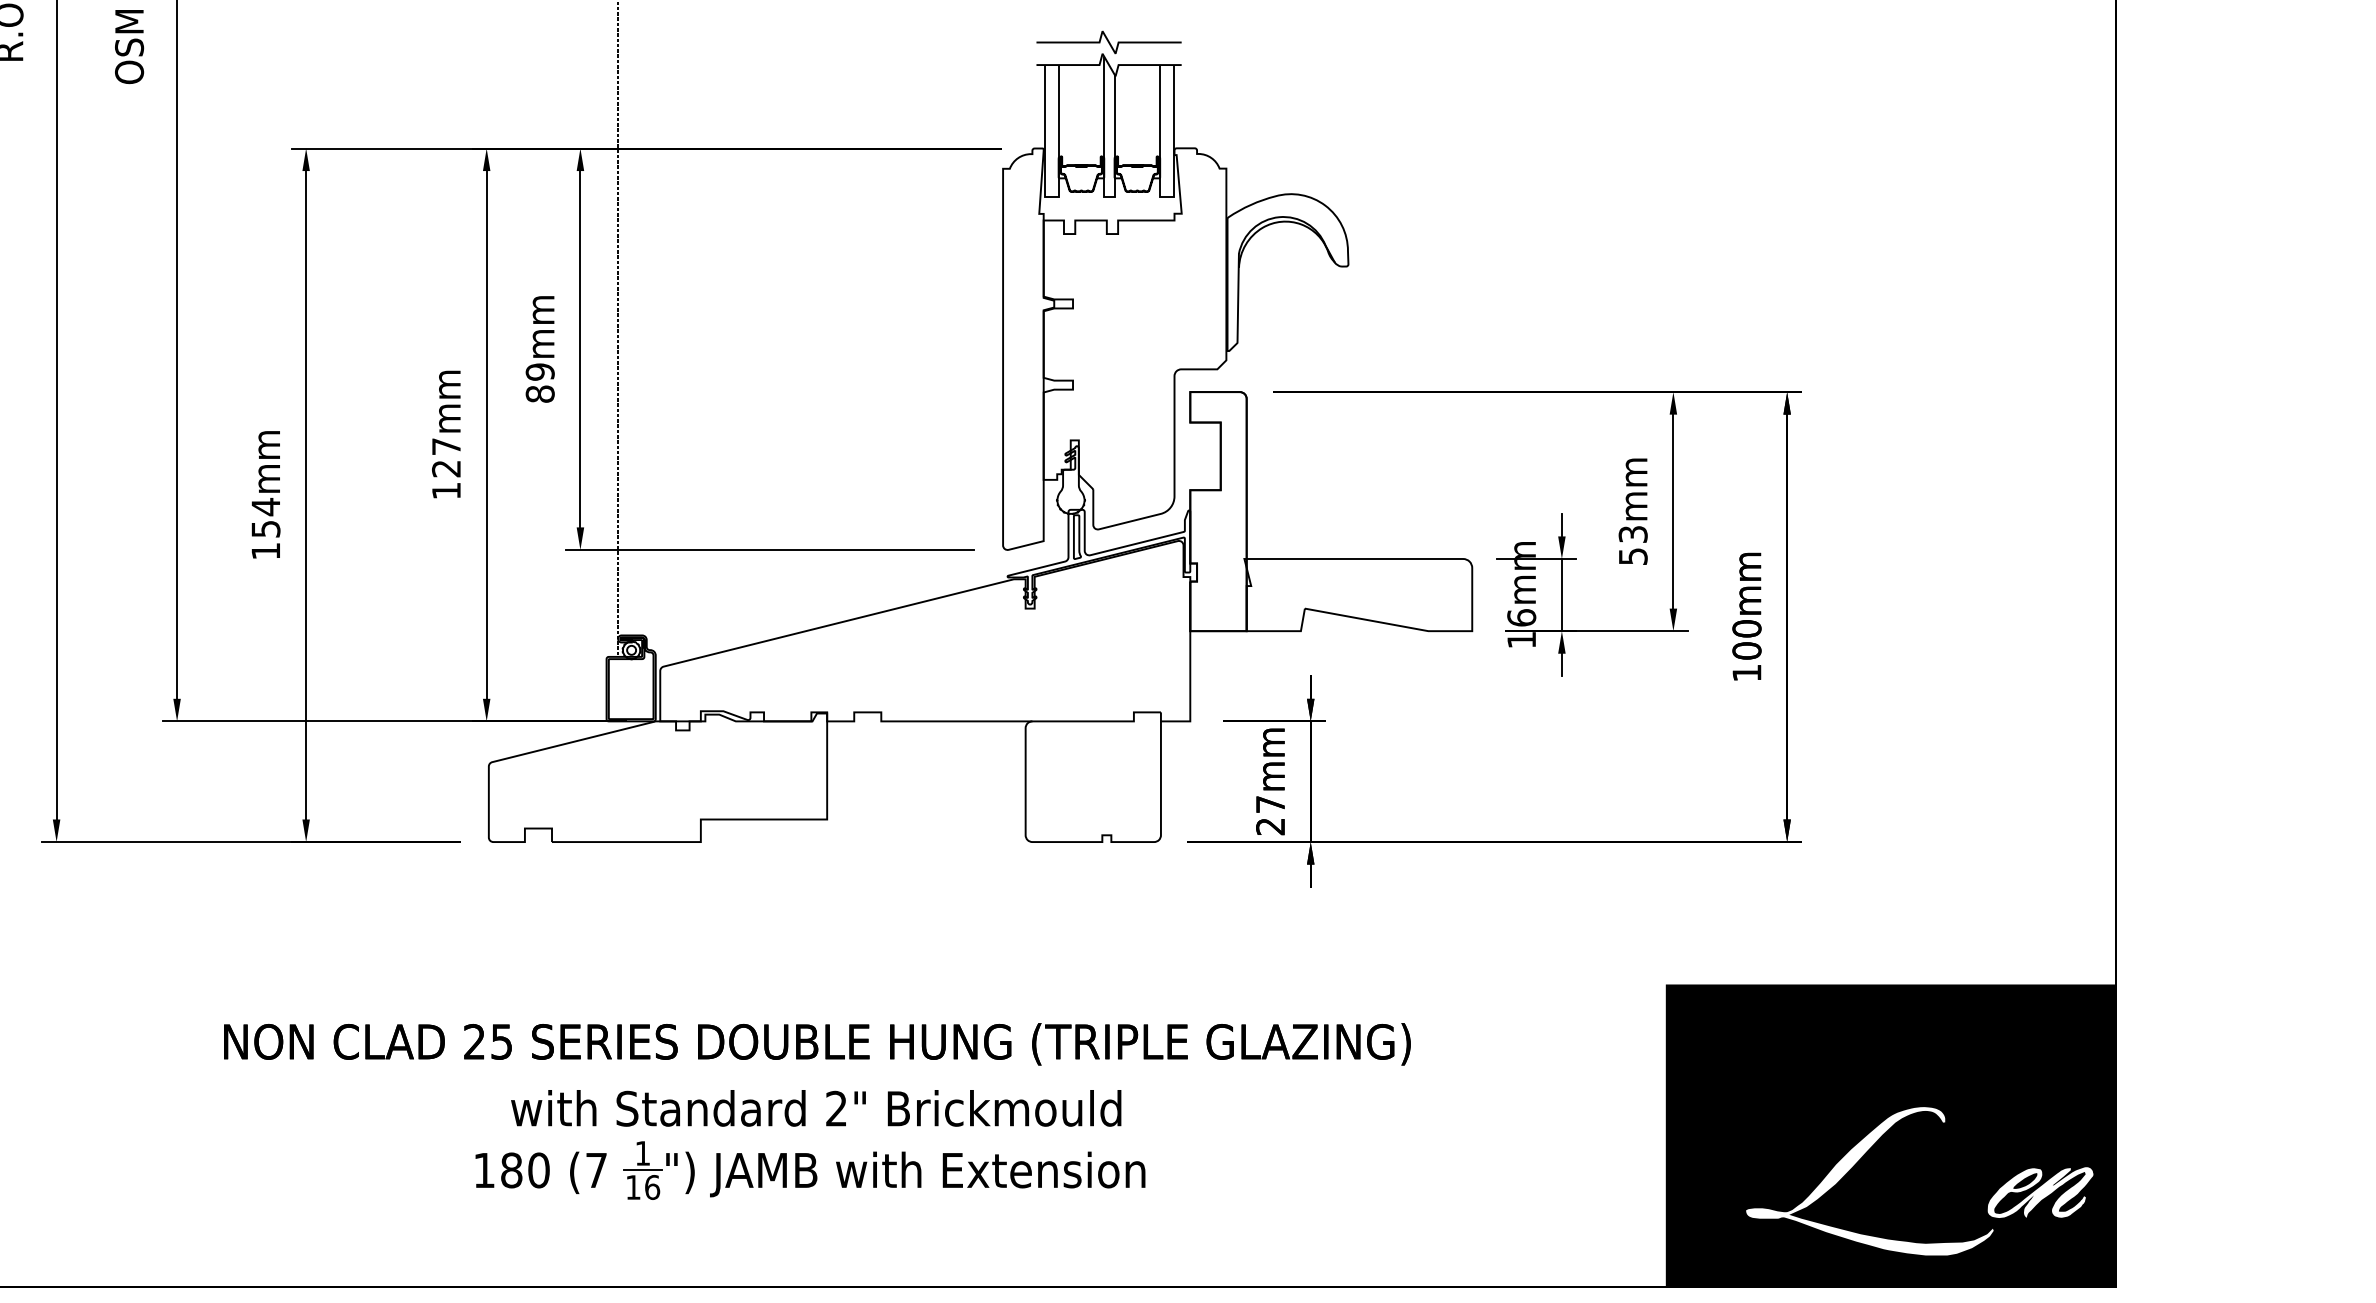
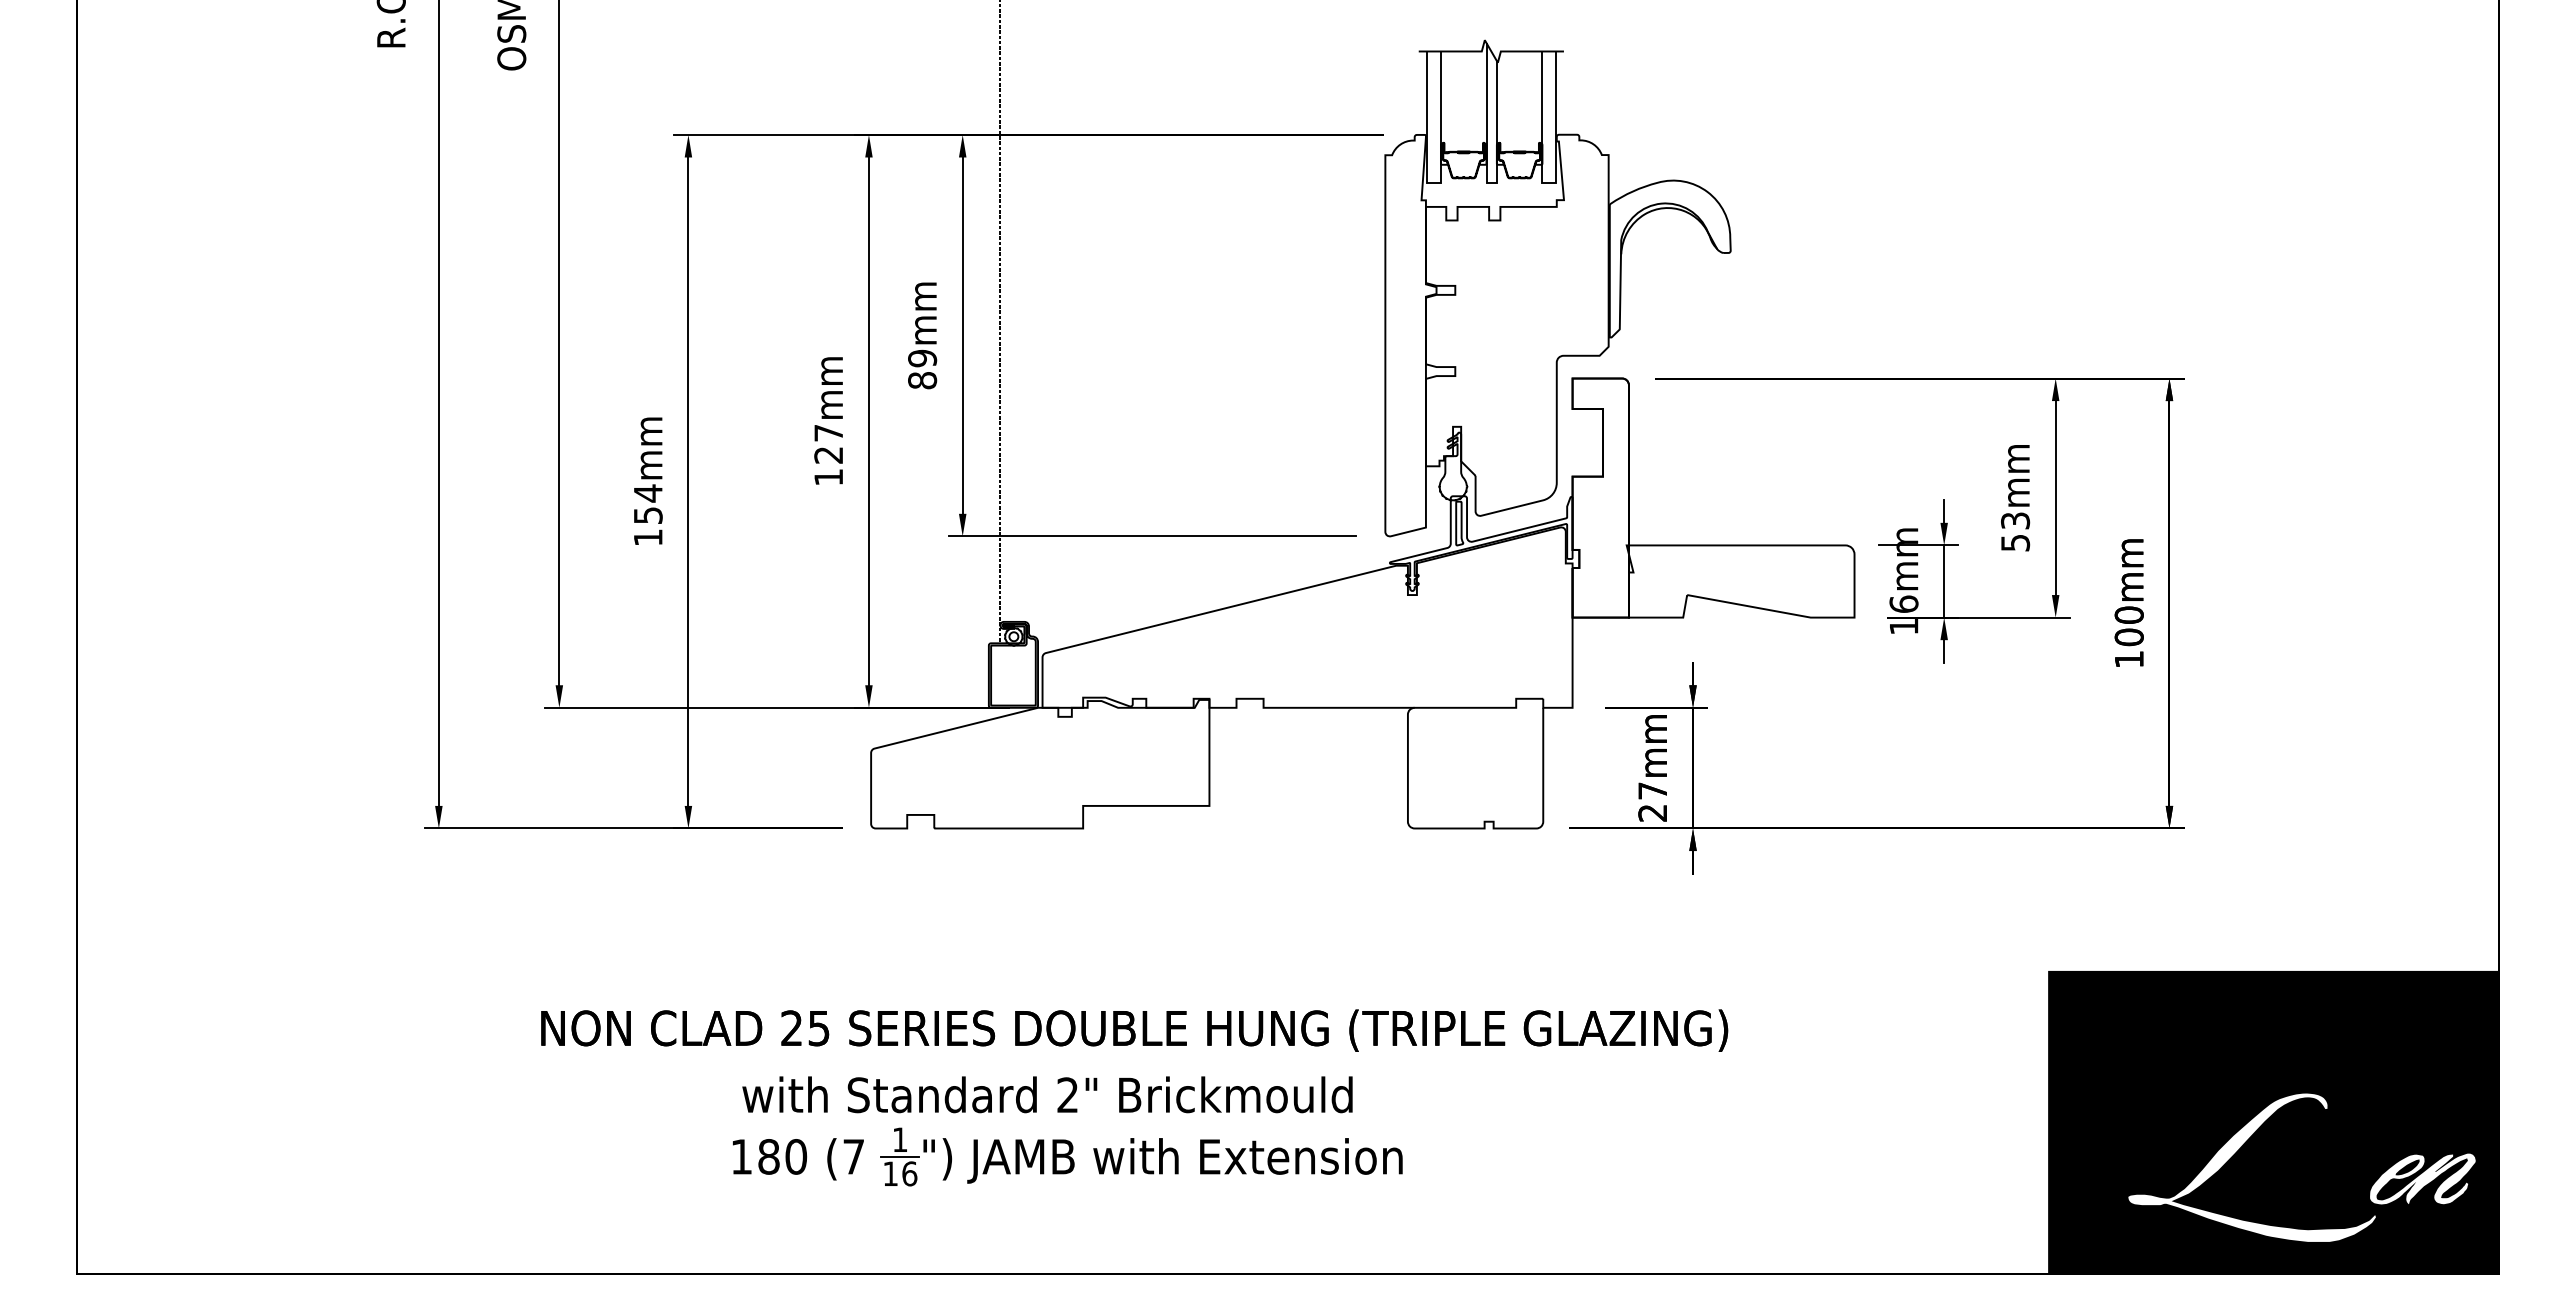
curve: (1108, 42) -> (1490, 28), removed
text: (817, 1044) -> (1134, 1030), moved
text: (816, 1108) -> (1047, 1094), moved
part: (810, 1170) -> (1067, 1156), moved

